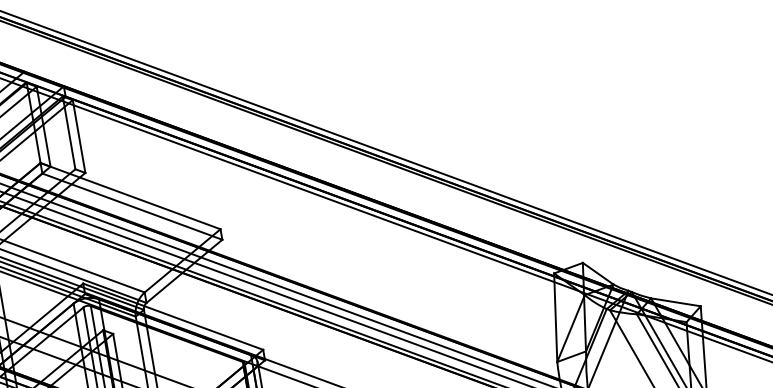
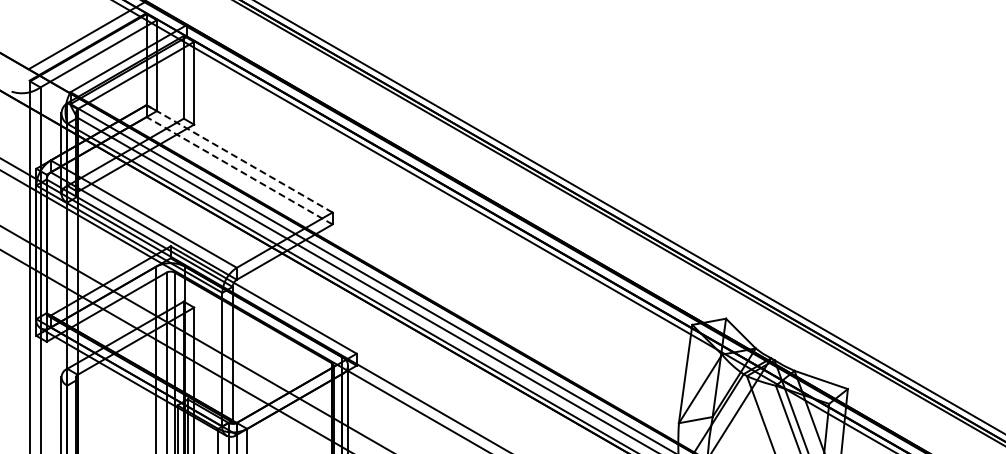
line: (130, 195) -> (239, 158), solid -> dashed
line: (132, 206) -> (239, 170), solid -> dashed

